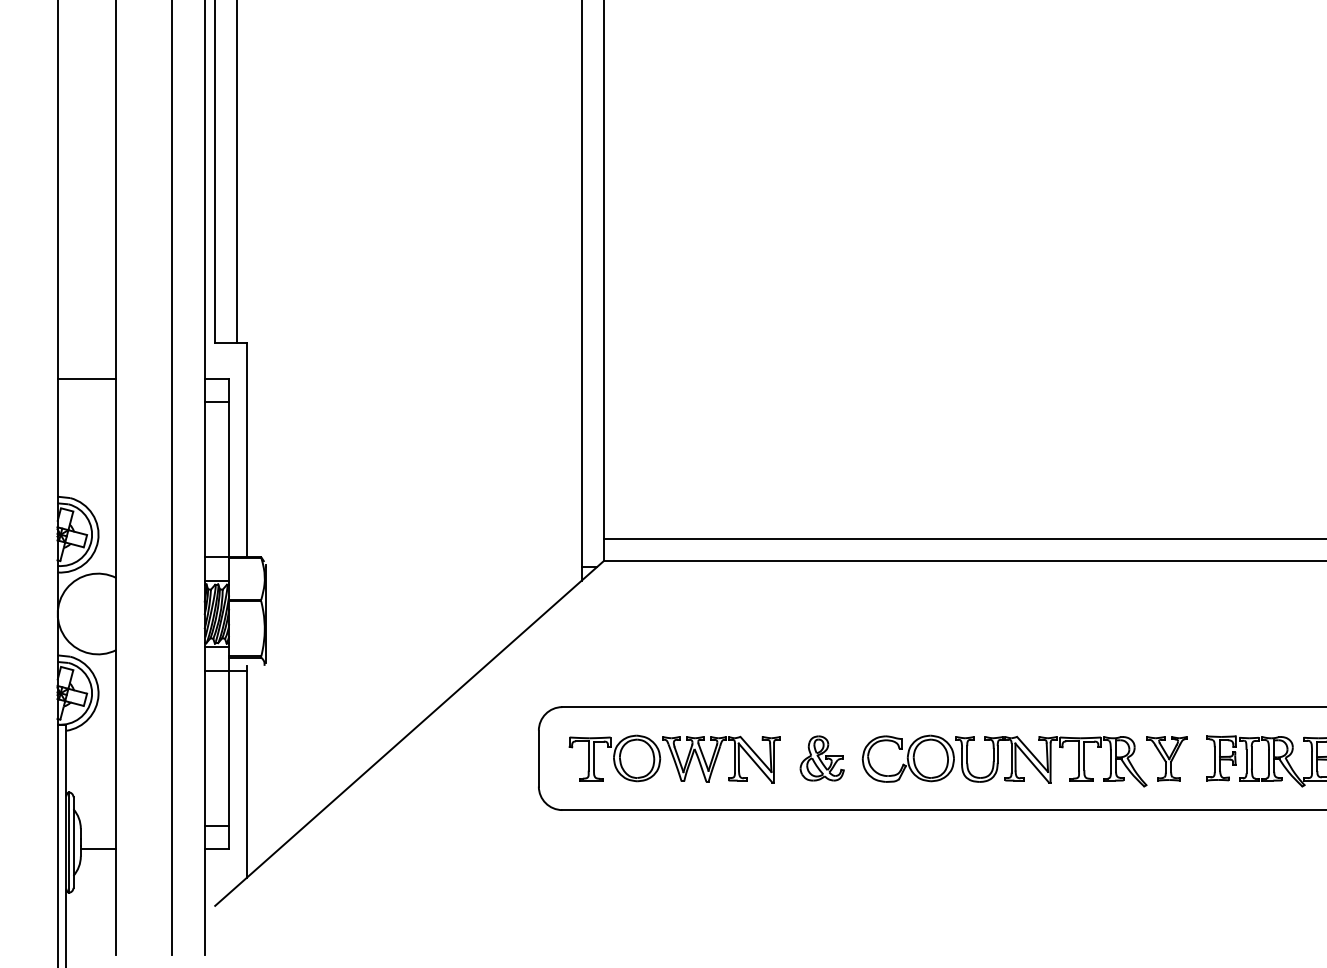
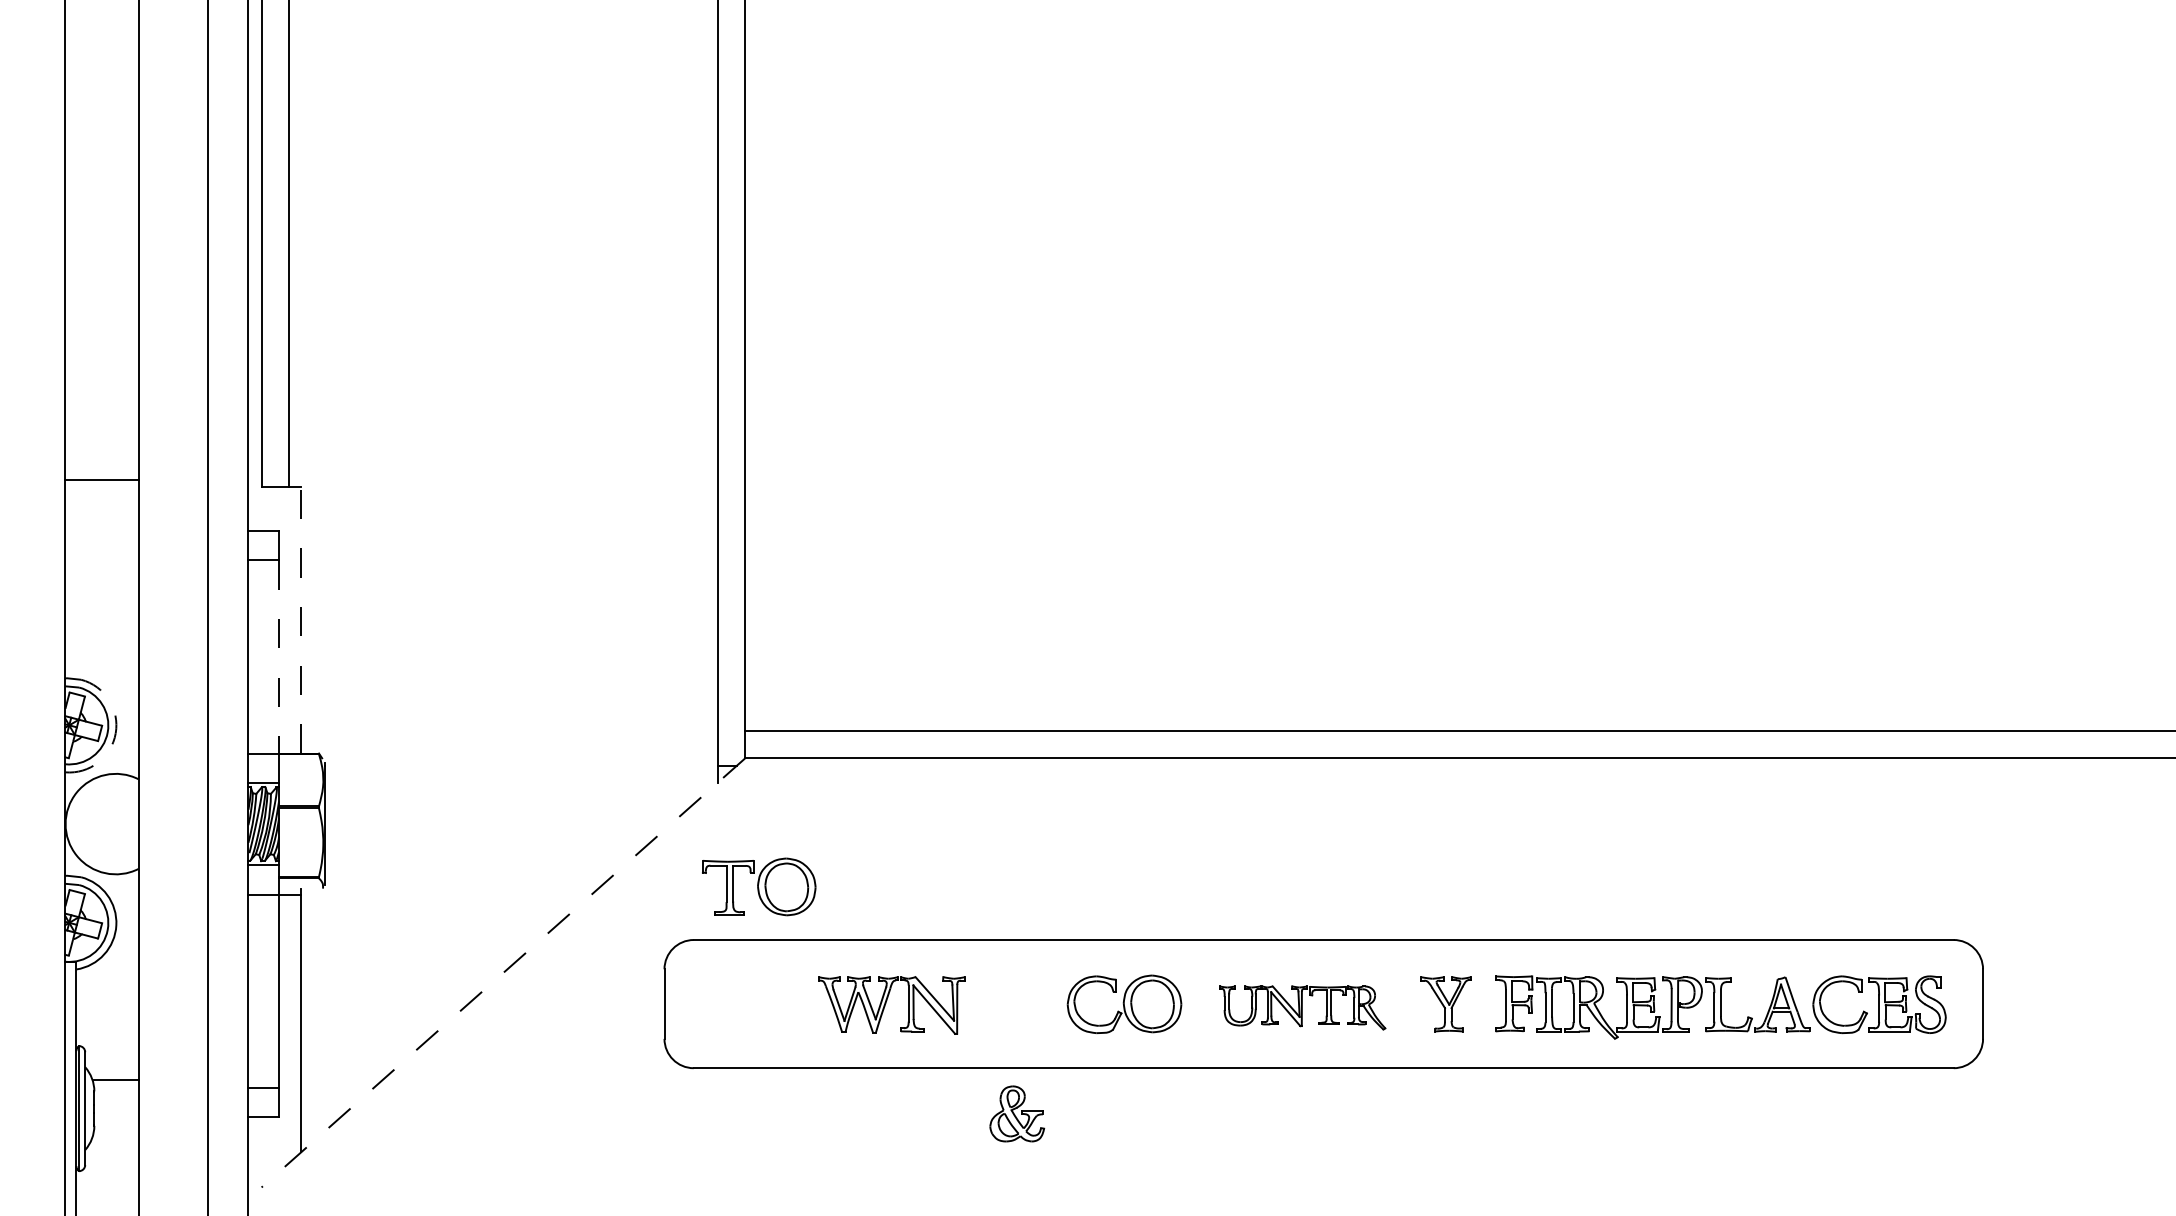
line: (86, 378) -> (101, 480), moved
line: (247, 449) -> (301, 619), solid -> dashed
line: (229, 480) -> (279, 657), solid -> dashed
arc: (97, 541) -> (115, 733), solid -> dashed
line: (408, 734) -> (502, 973), solid -> dashed
part: (615, 758) -> (759, 886), moved
part: (822, 758) -> (1017, 1113), moved
part: (1051, 761) -> (1302, 1007), size x0.7
line: (98, 849) -> (116, 1080), moved

